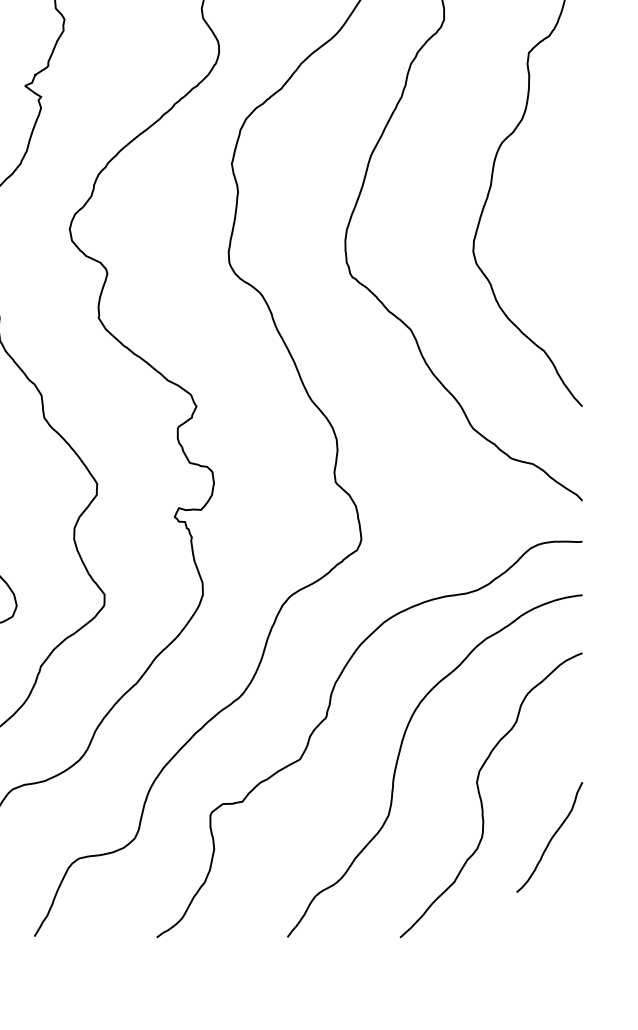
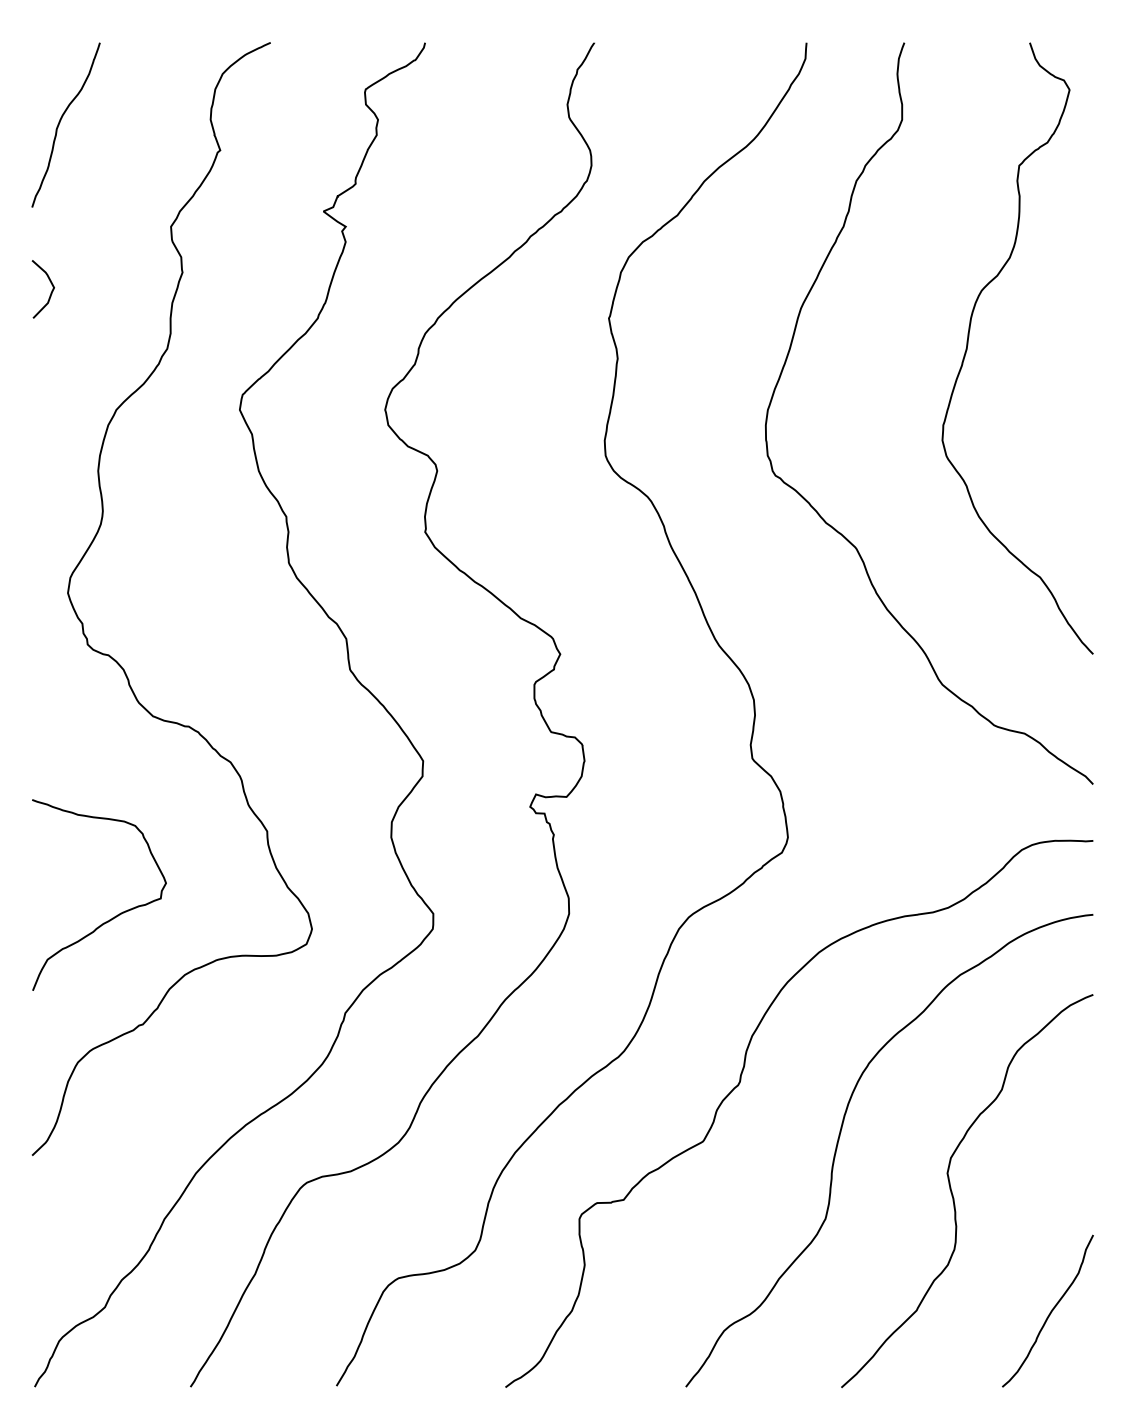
curve: (550, 838) -> (1049, 1312), moved

